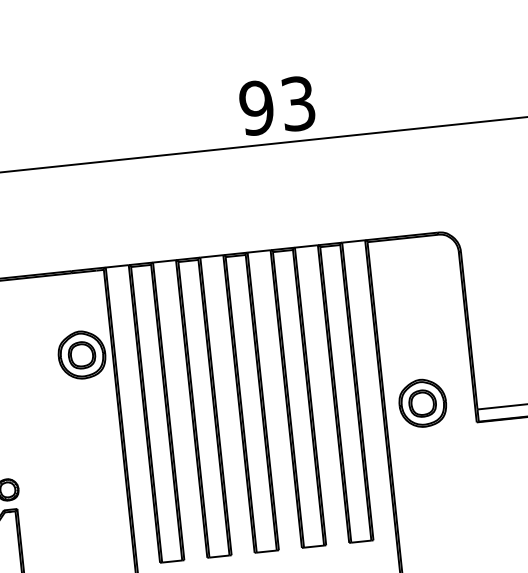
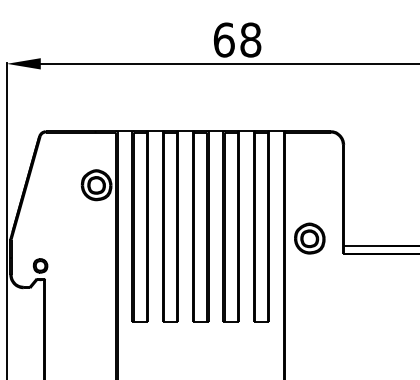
text: (277, 104) -> (237, 39), 93 -> 68

